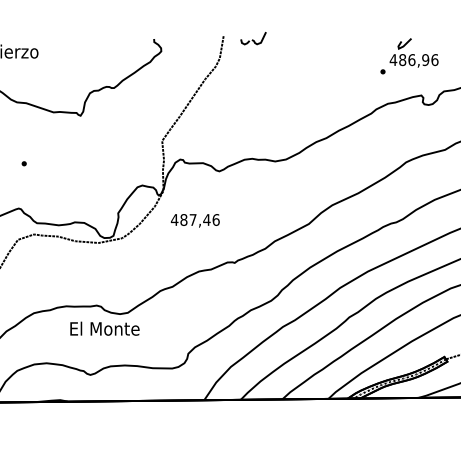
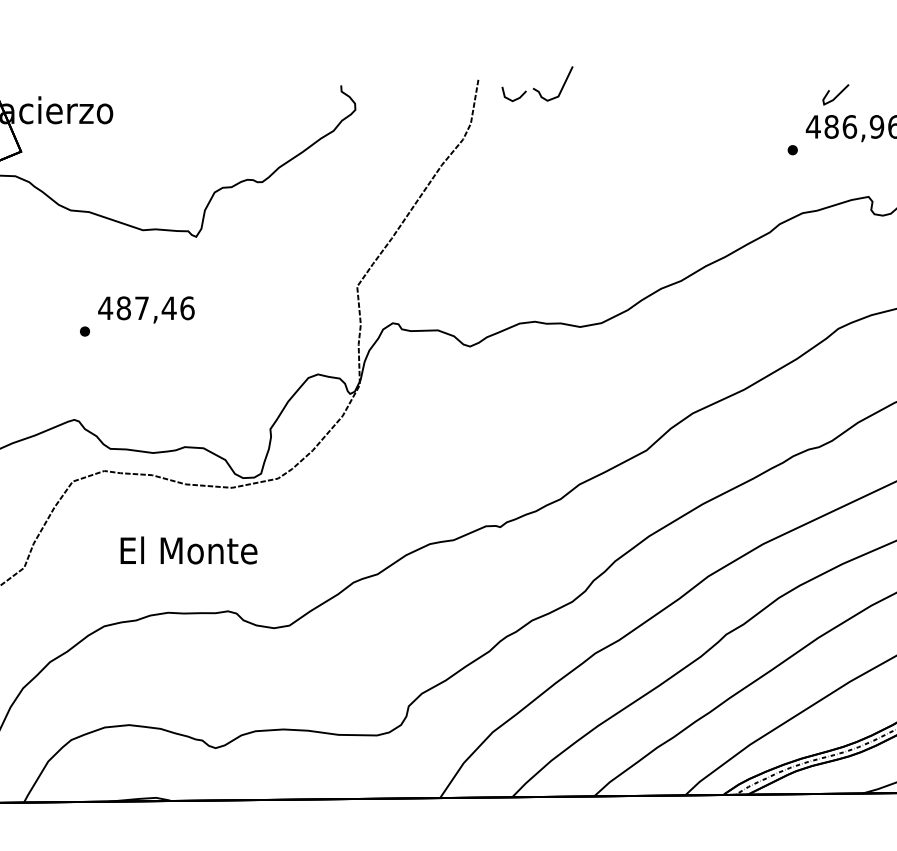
part: (253, 38) -> (537, 84), size x1.43
text: (194, 220) -> (144, 309), moved
text: (104, 328) -> (188, 549), moved

